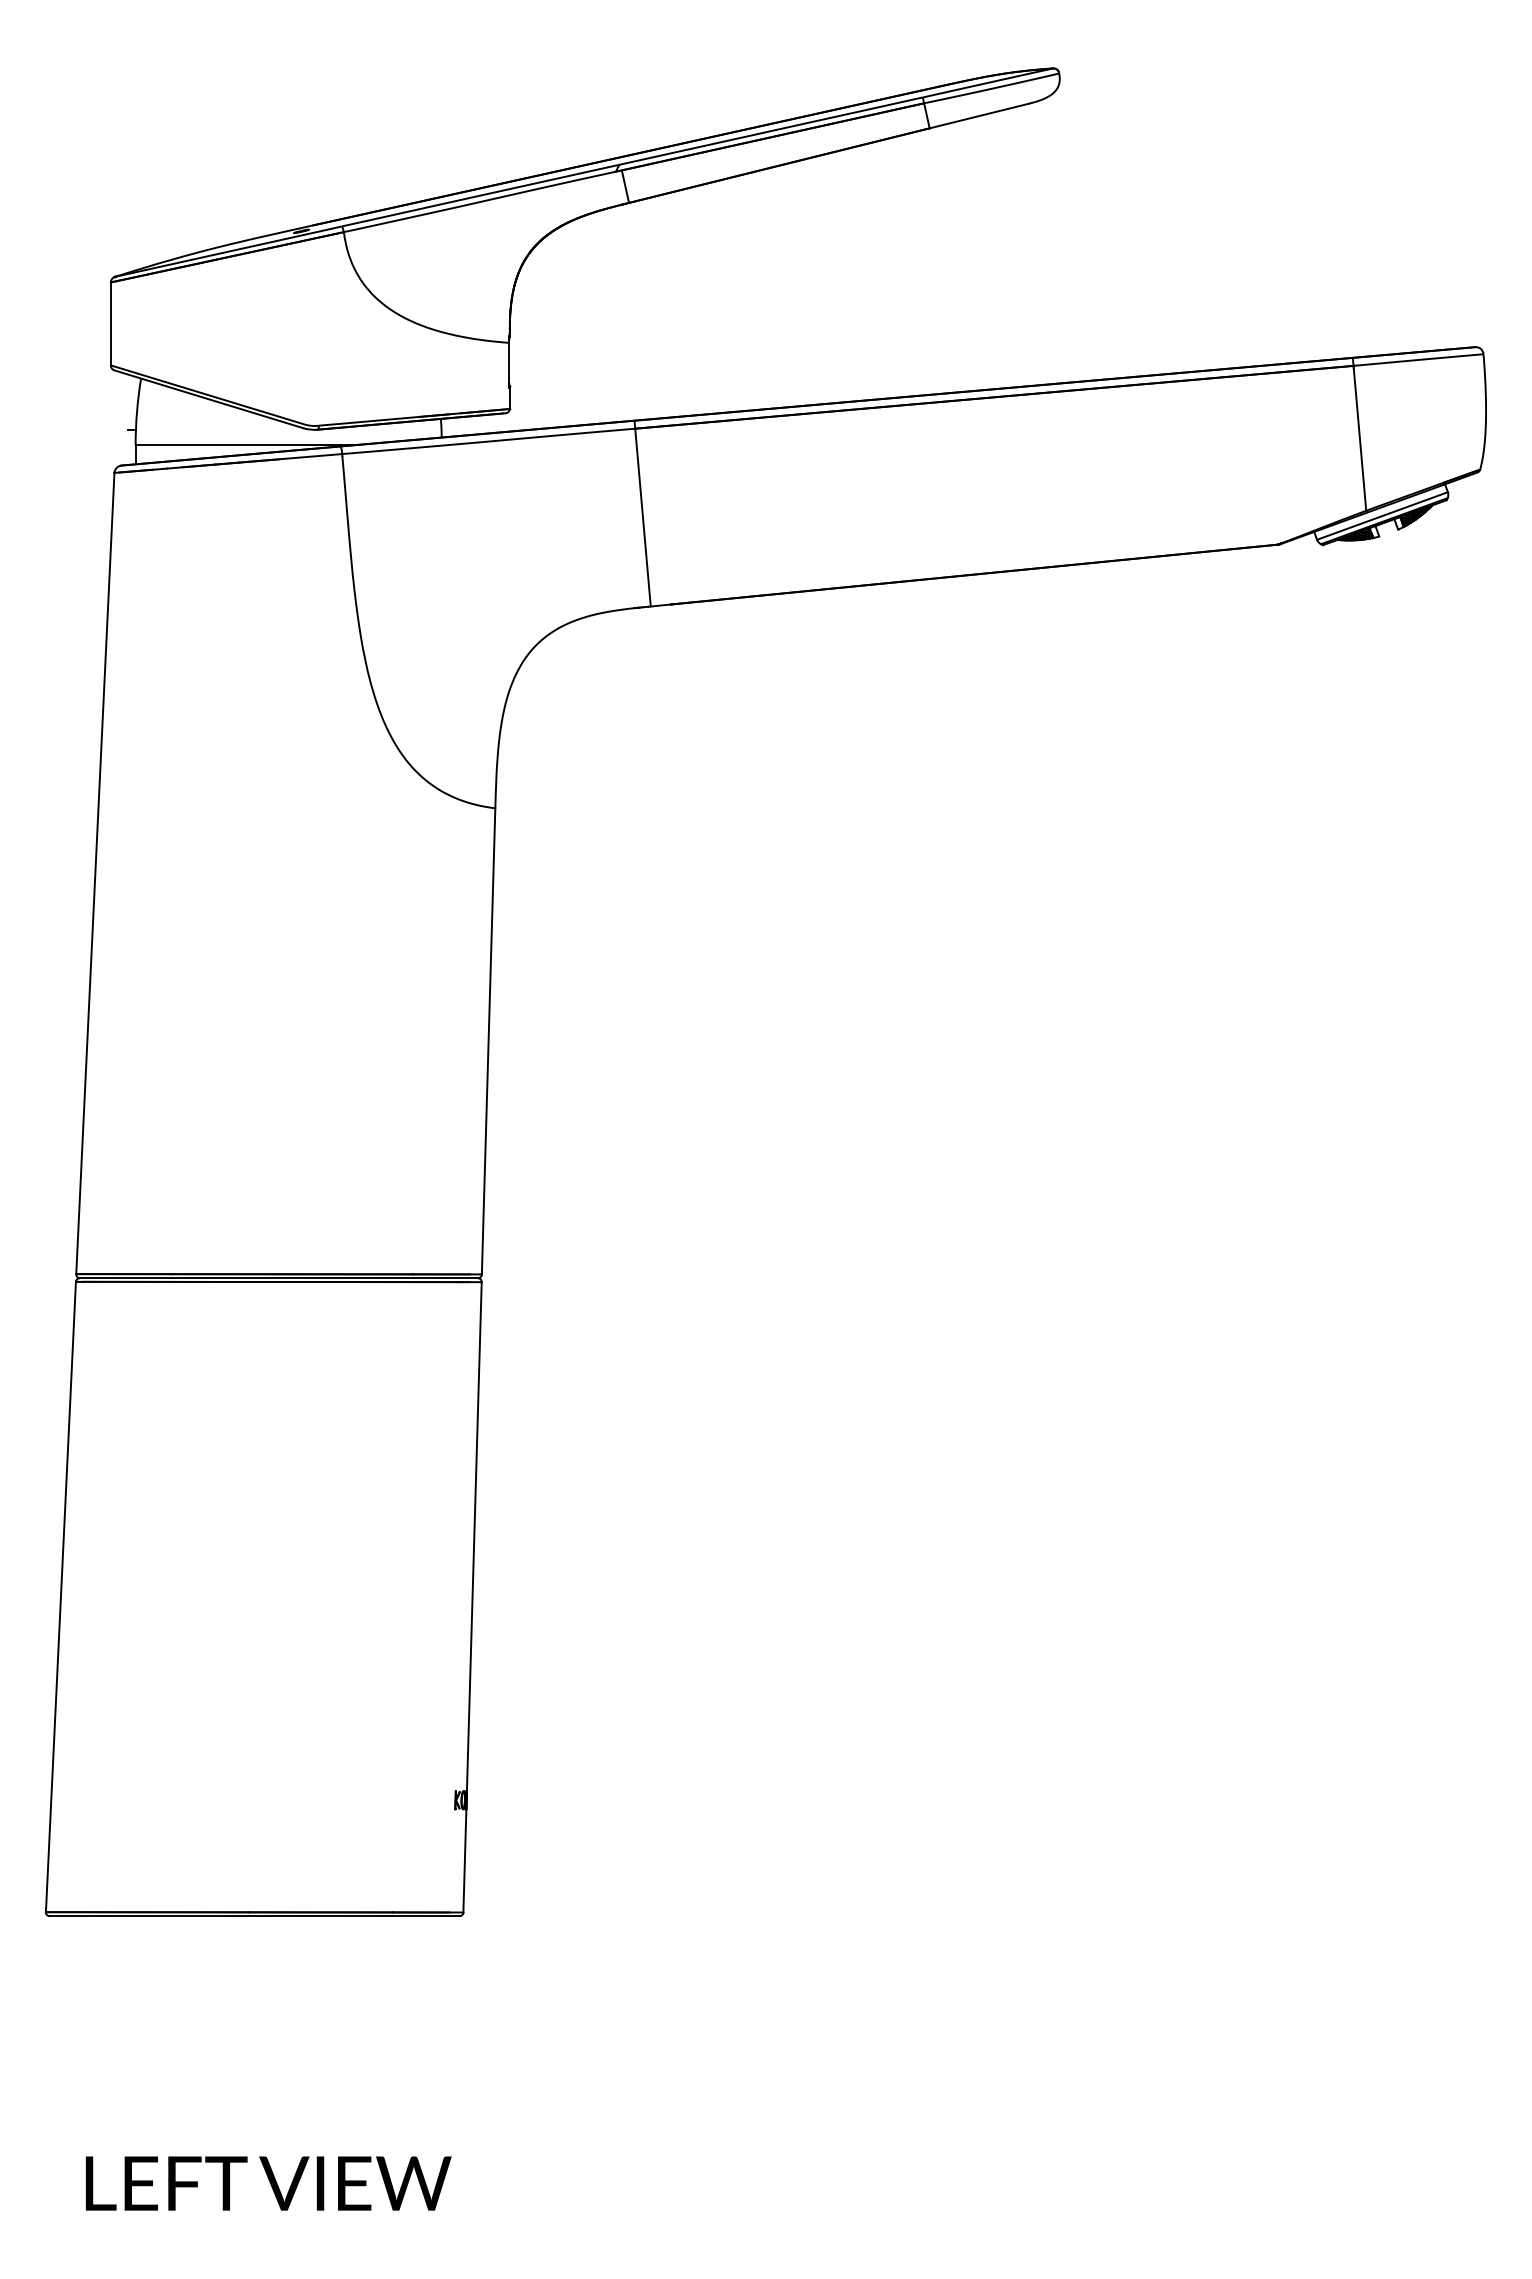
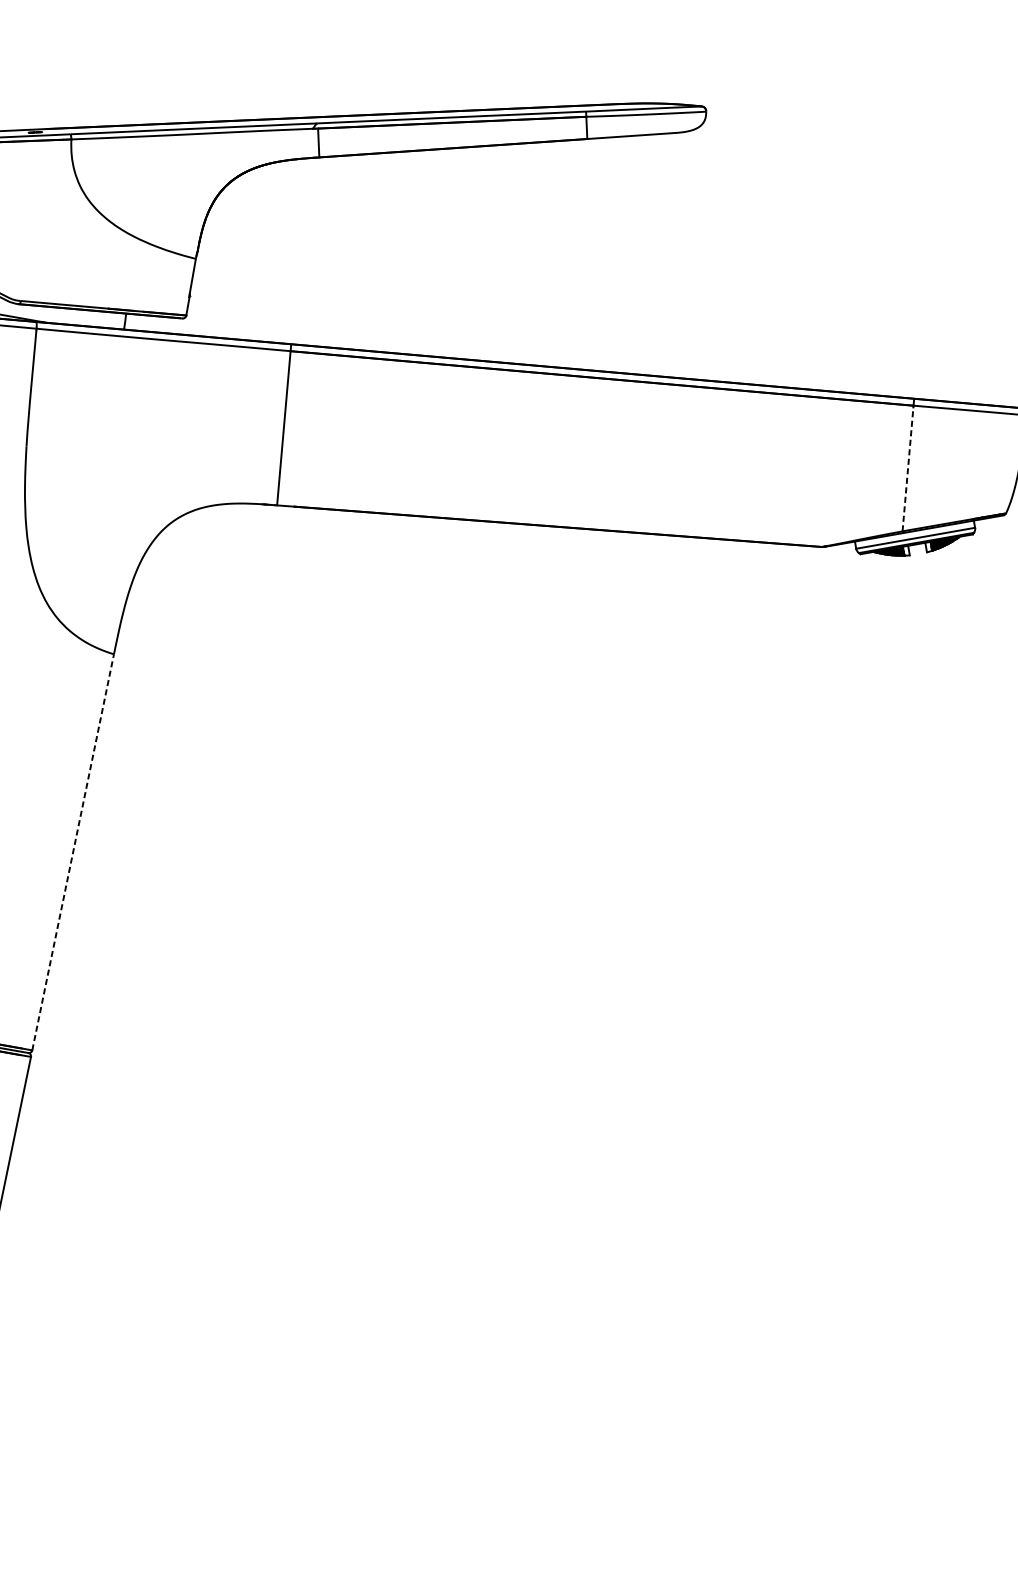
line: (1359, 439) -> (907, 469), solid -> dashed
line: (488, 1040) -> (73, 851), solid -> dashed

